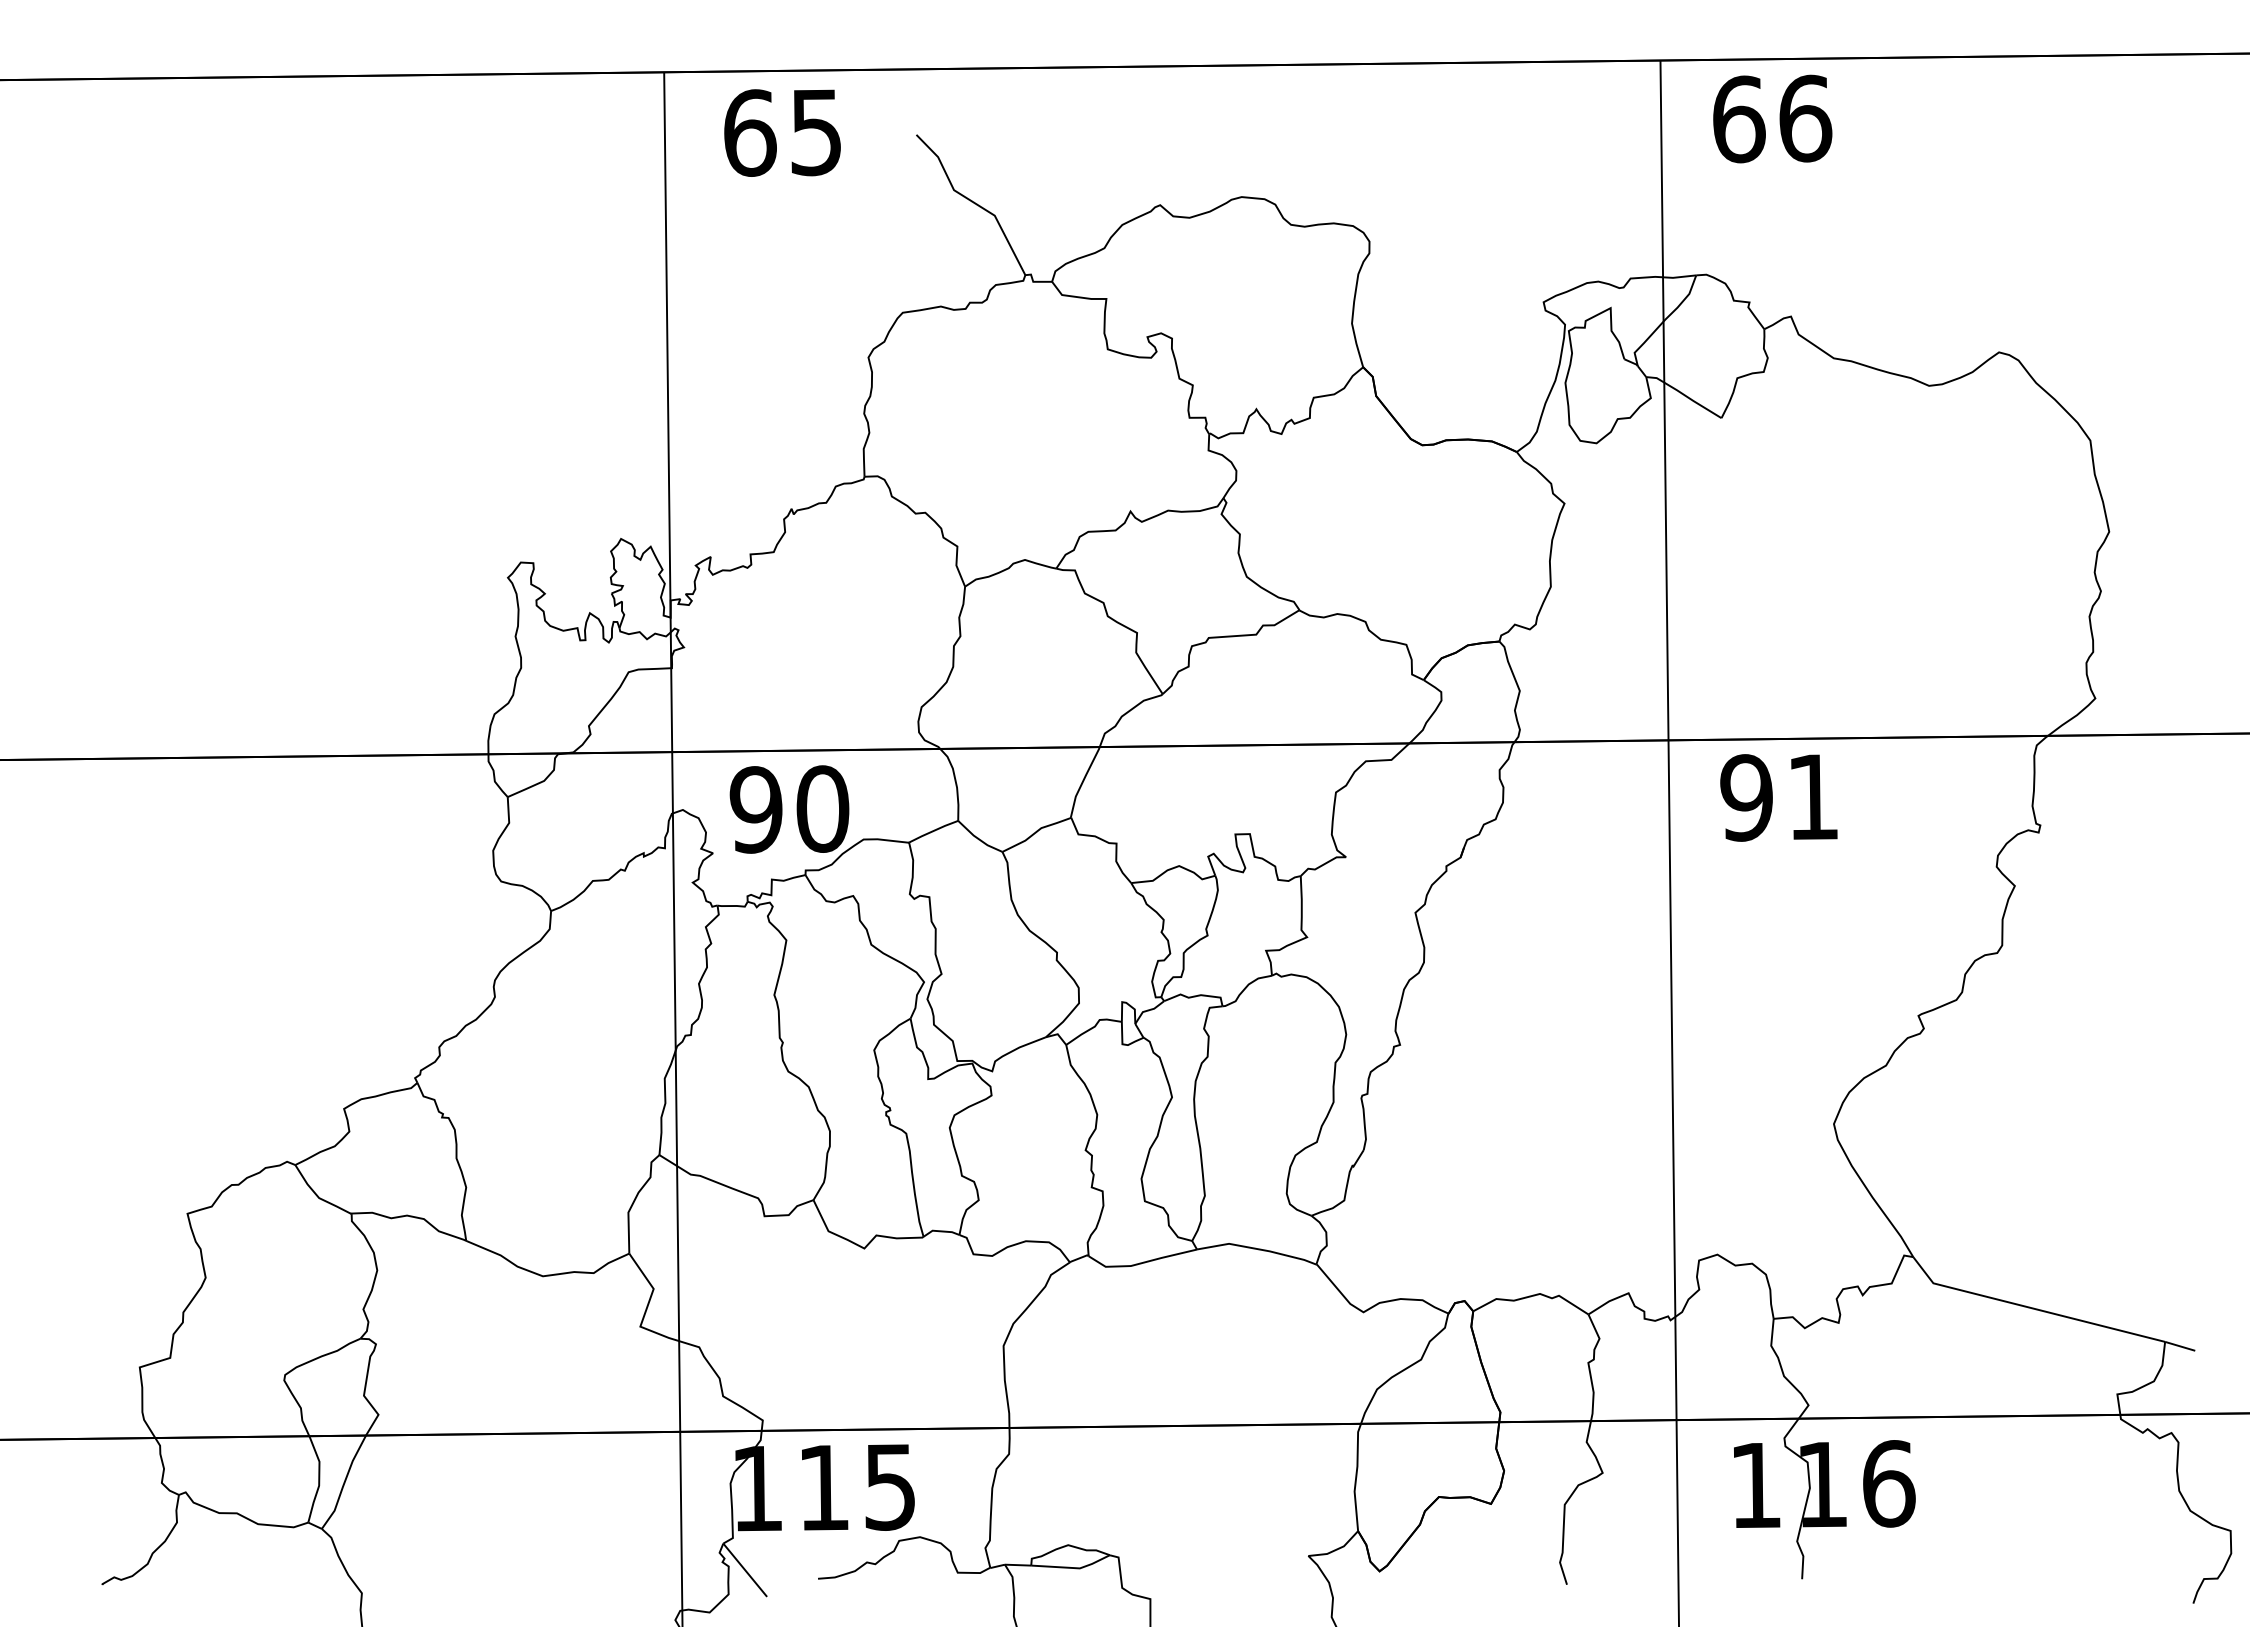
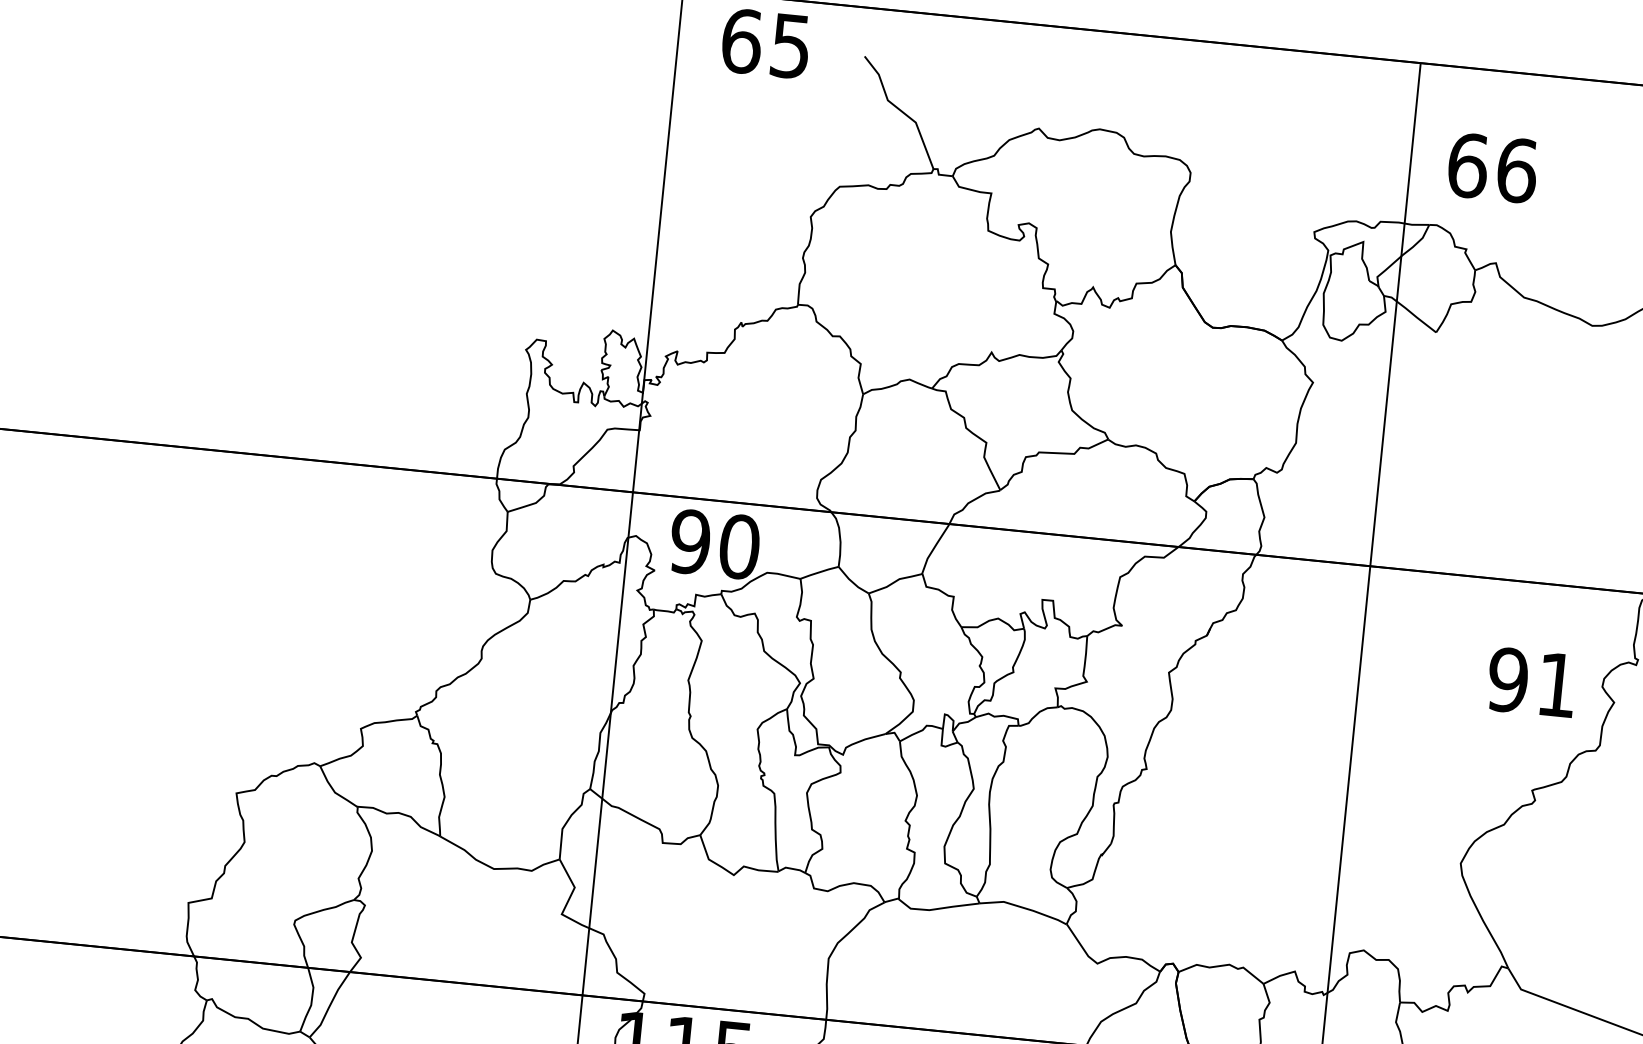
text: (1772, 118) -> (1492, 167), moved
text: (1778, 797) -> (1531, 682), moved

